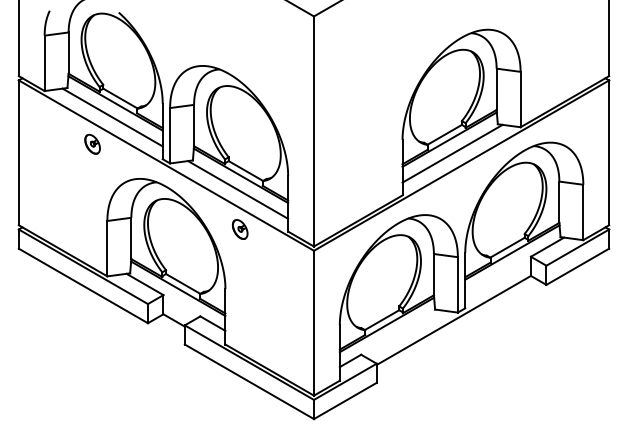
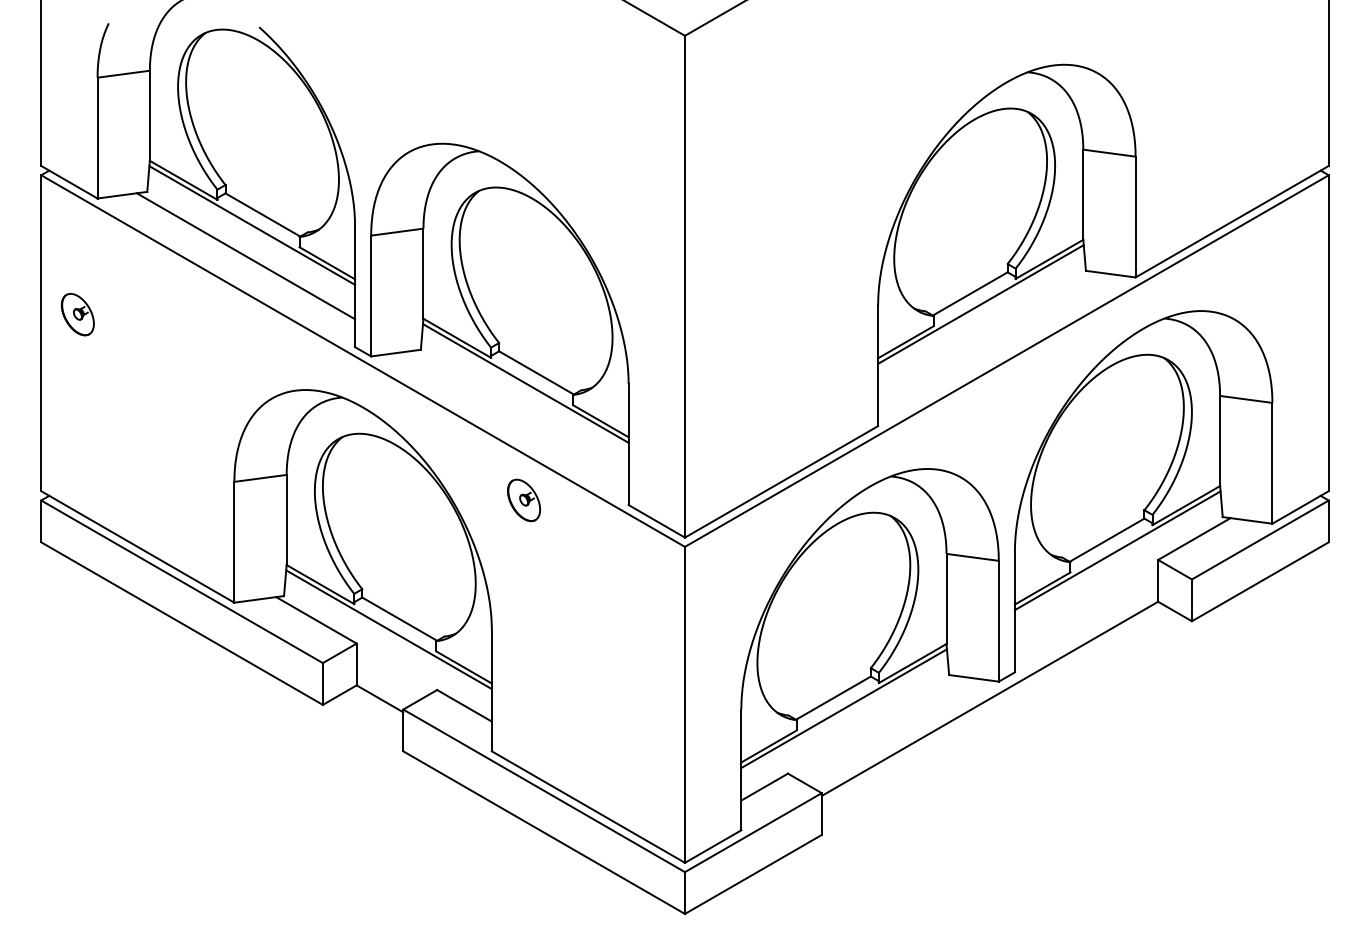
part: (92, 143) -> (77, 312), moved
line: (452, 153) -> (987, 334), removed
line: (238, 189) -> (520, 413), removed

